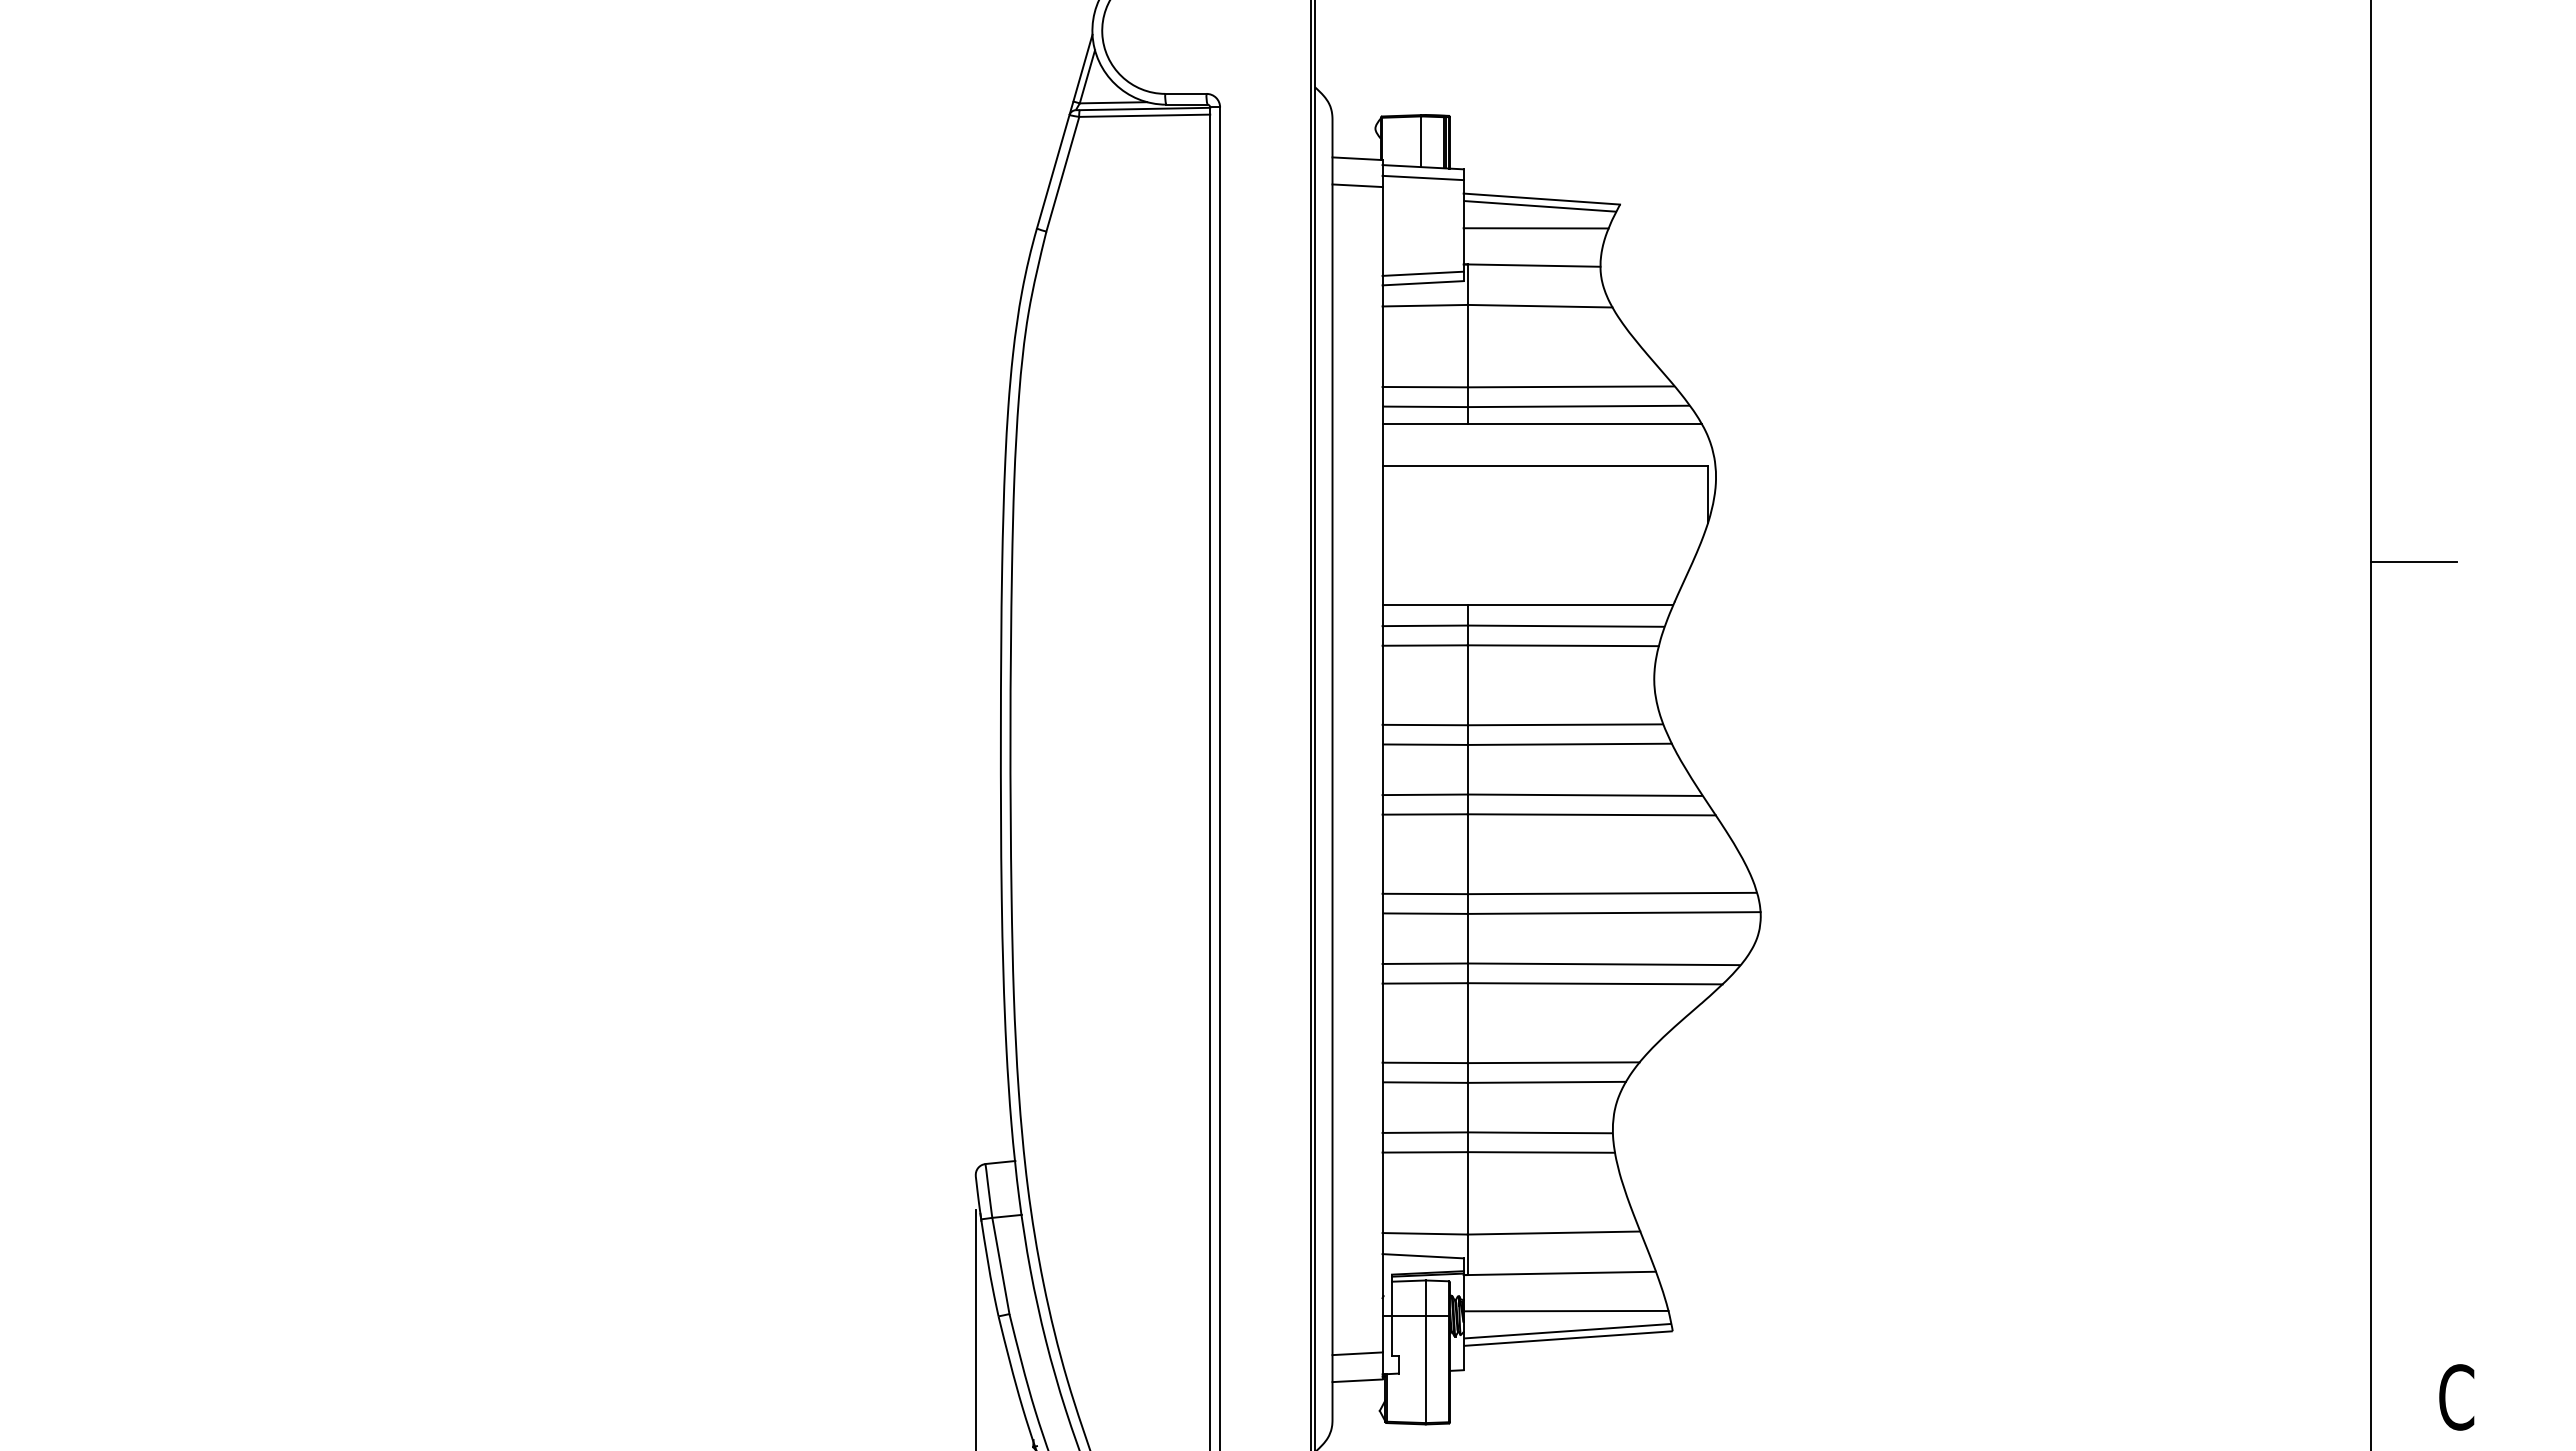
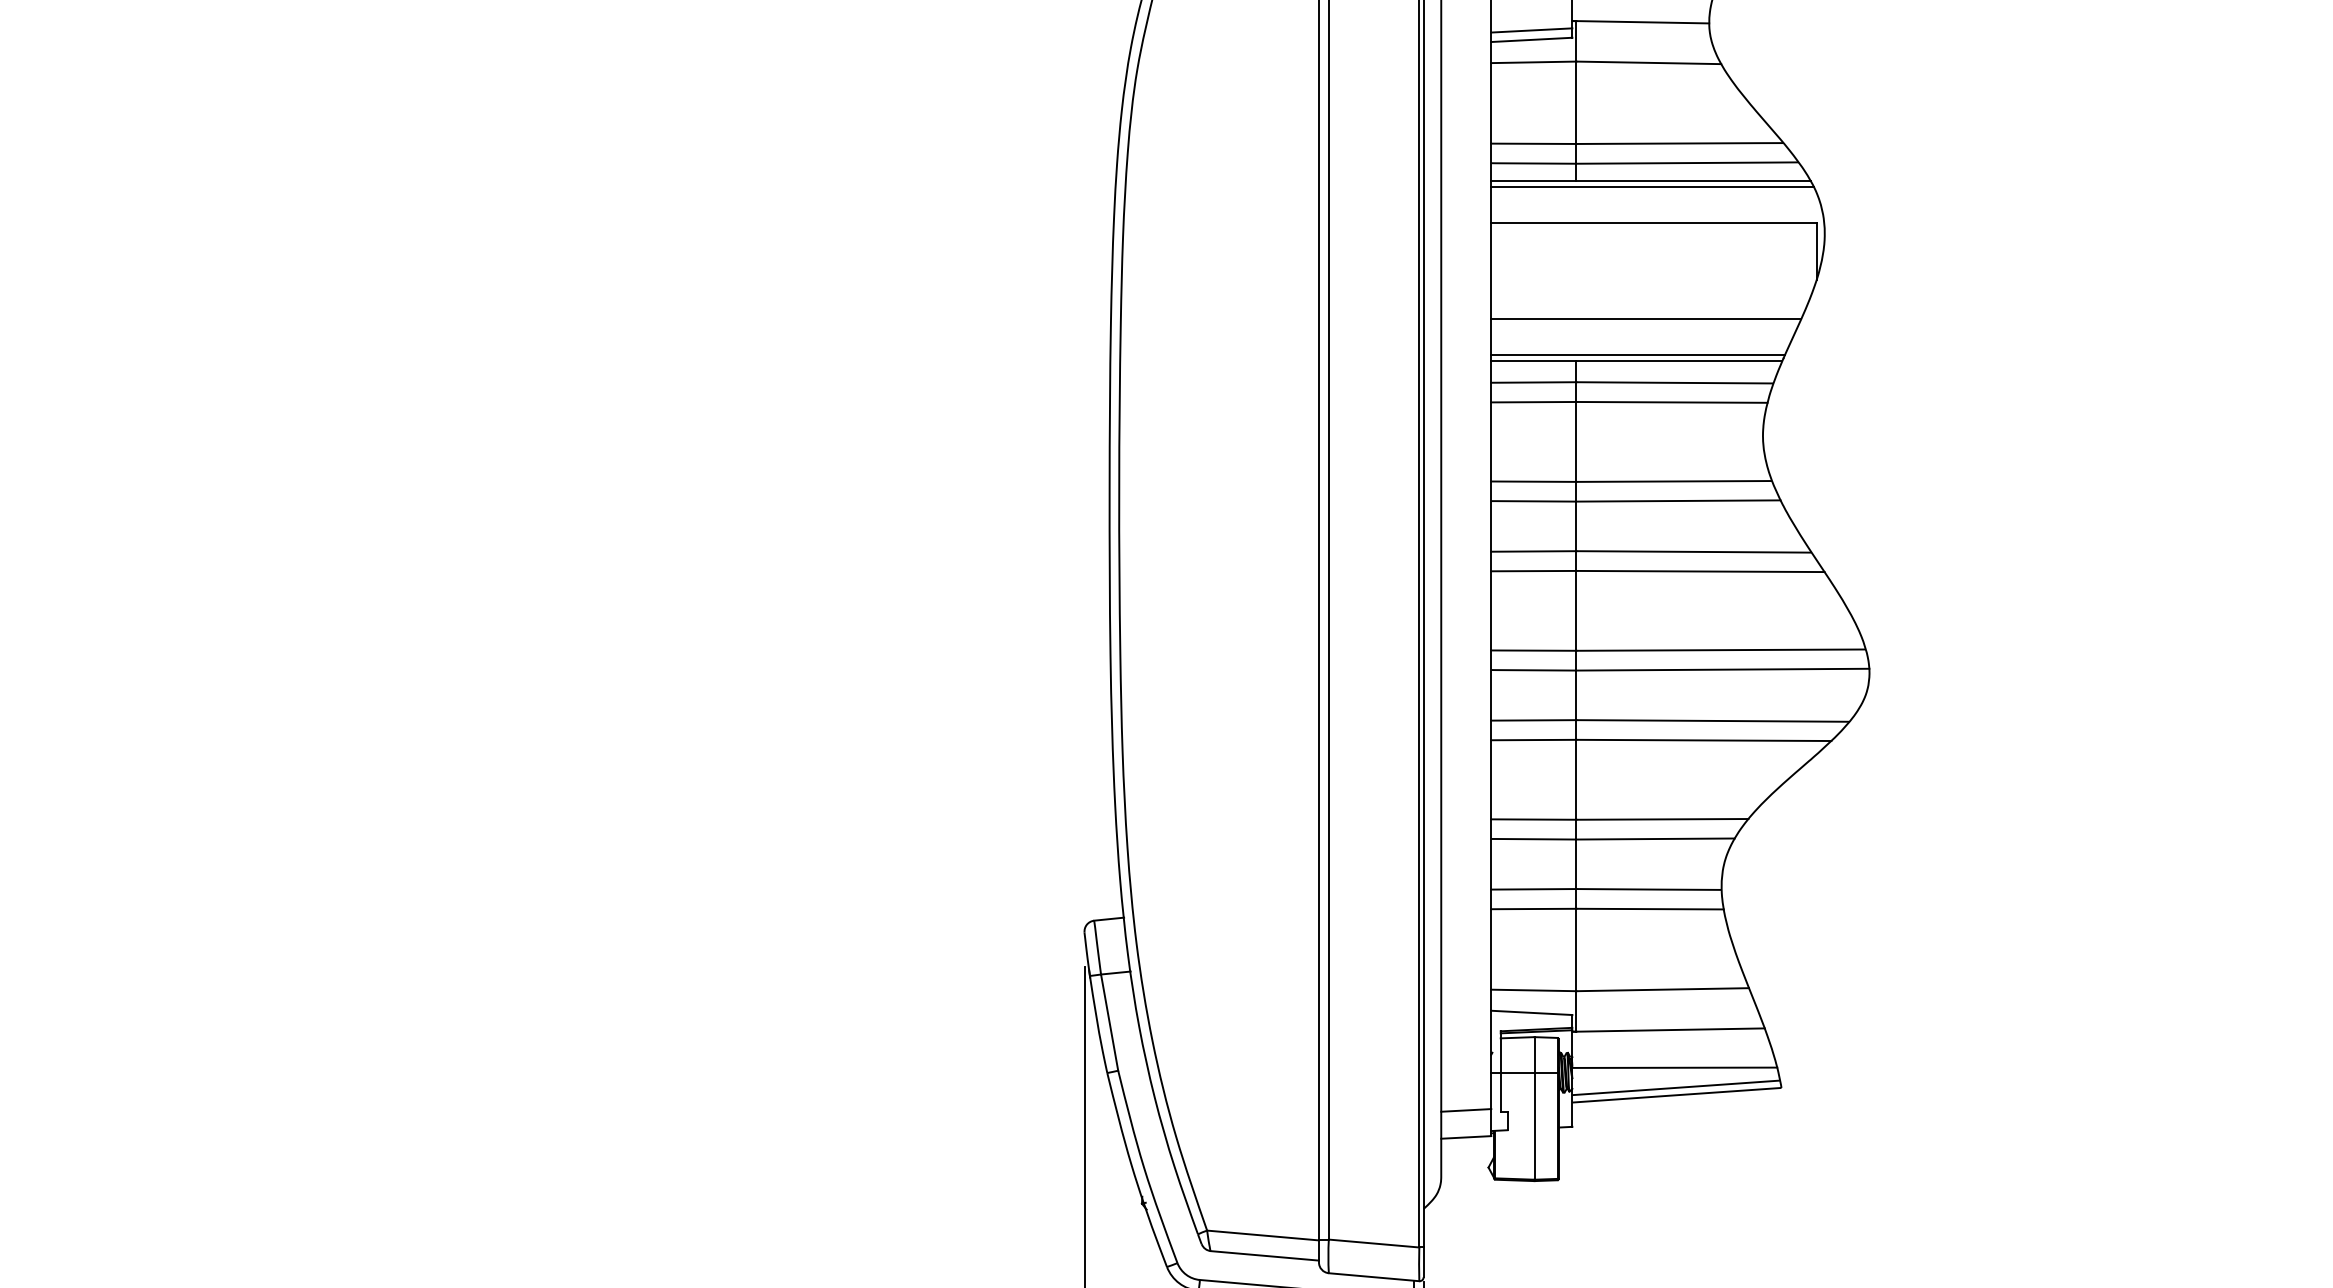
line: (1543, 430) -> (1652, 187), added
line: (1537, 562) -> (1646, 319), added
line: (1529, 598) -> (1638, 355), added

